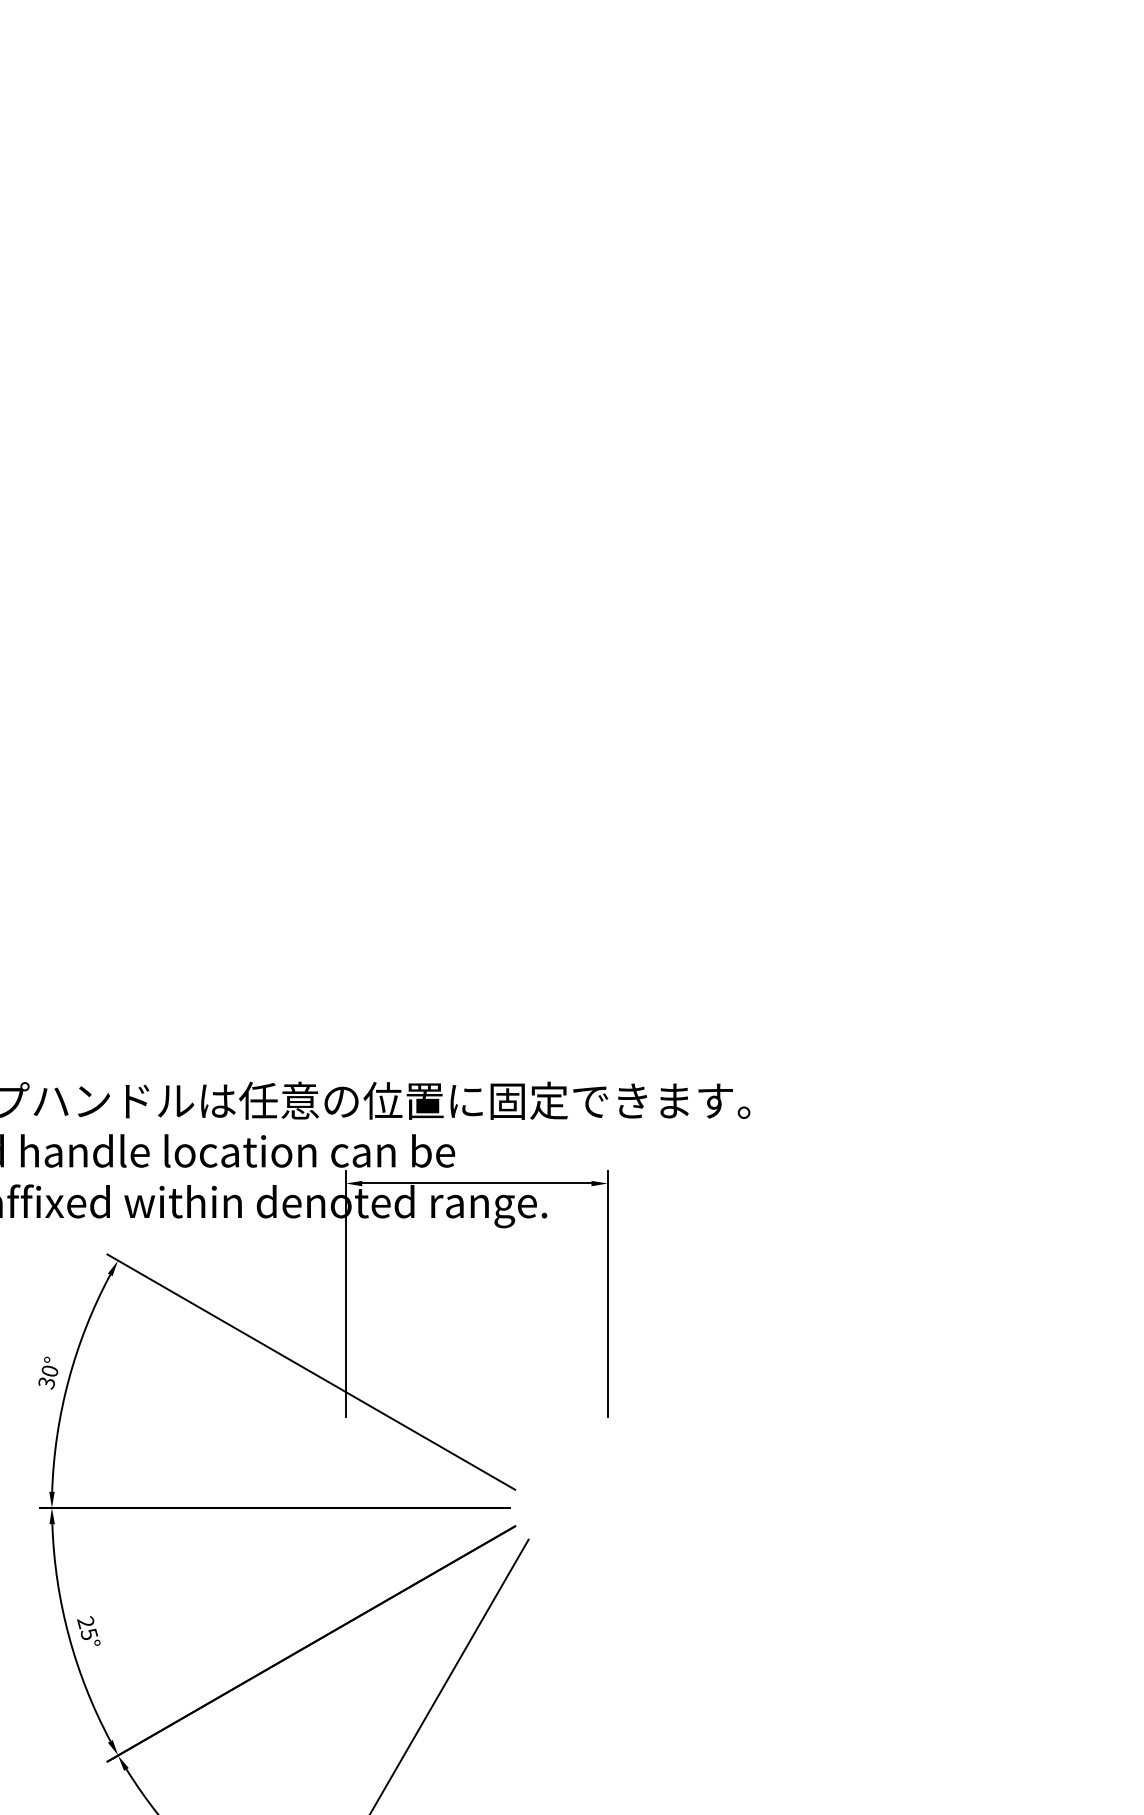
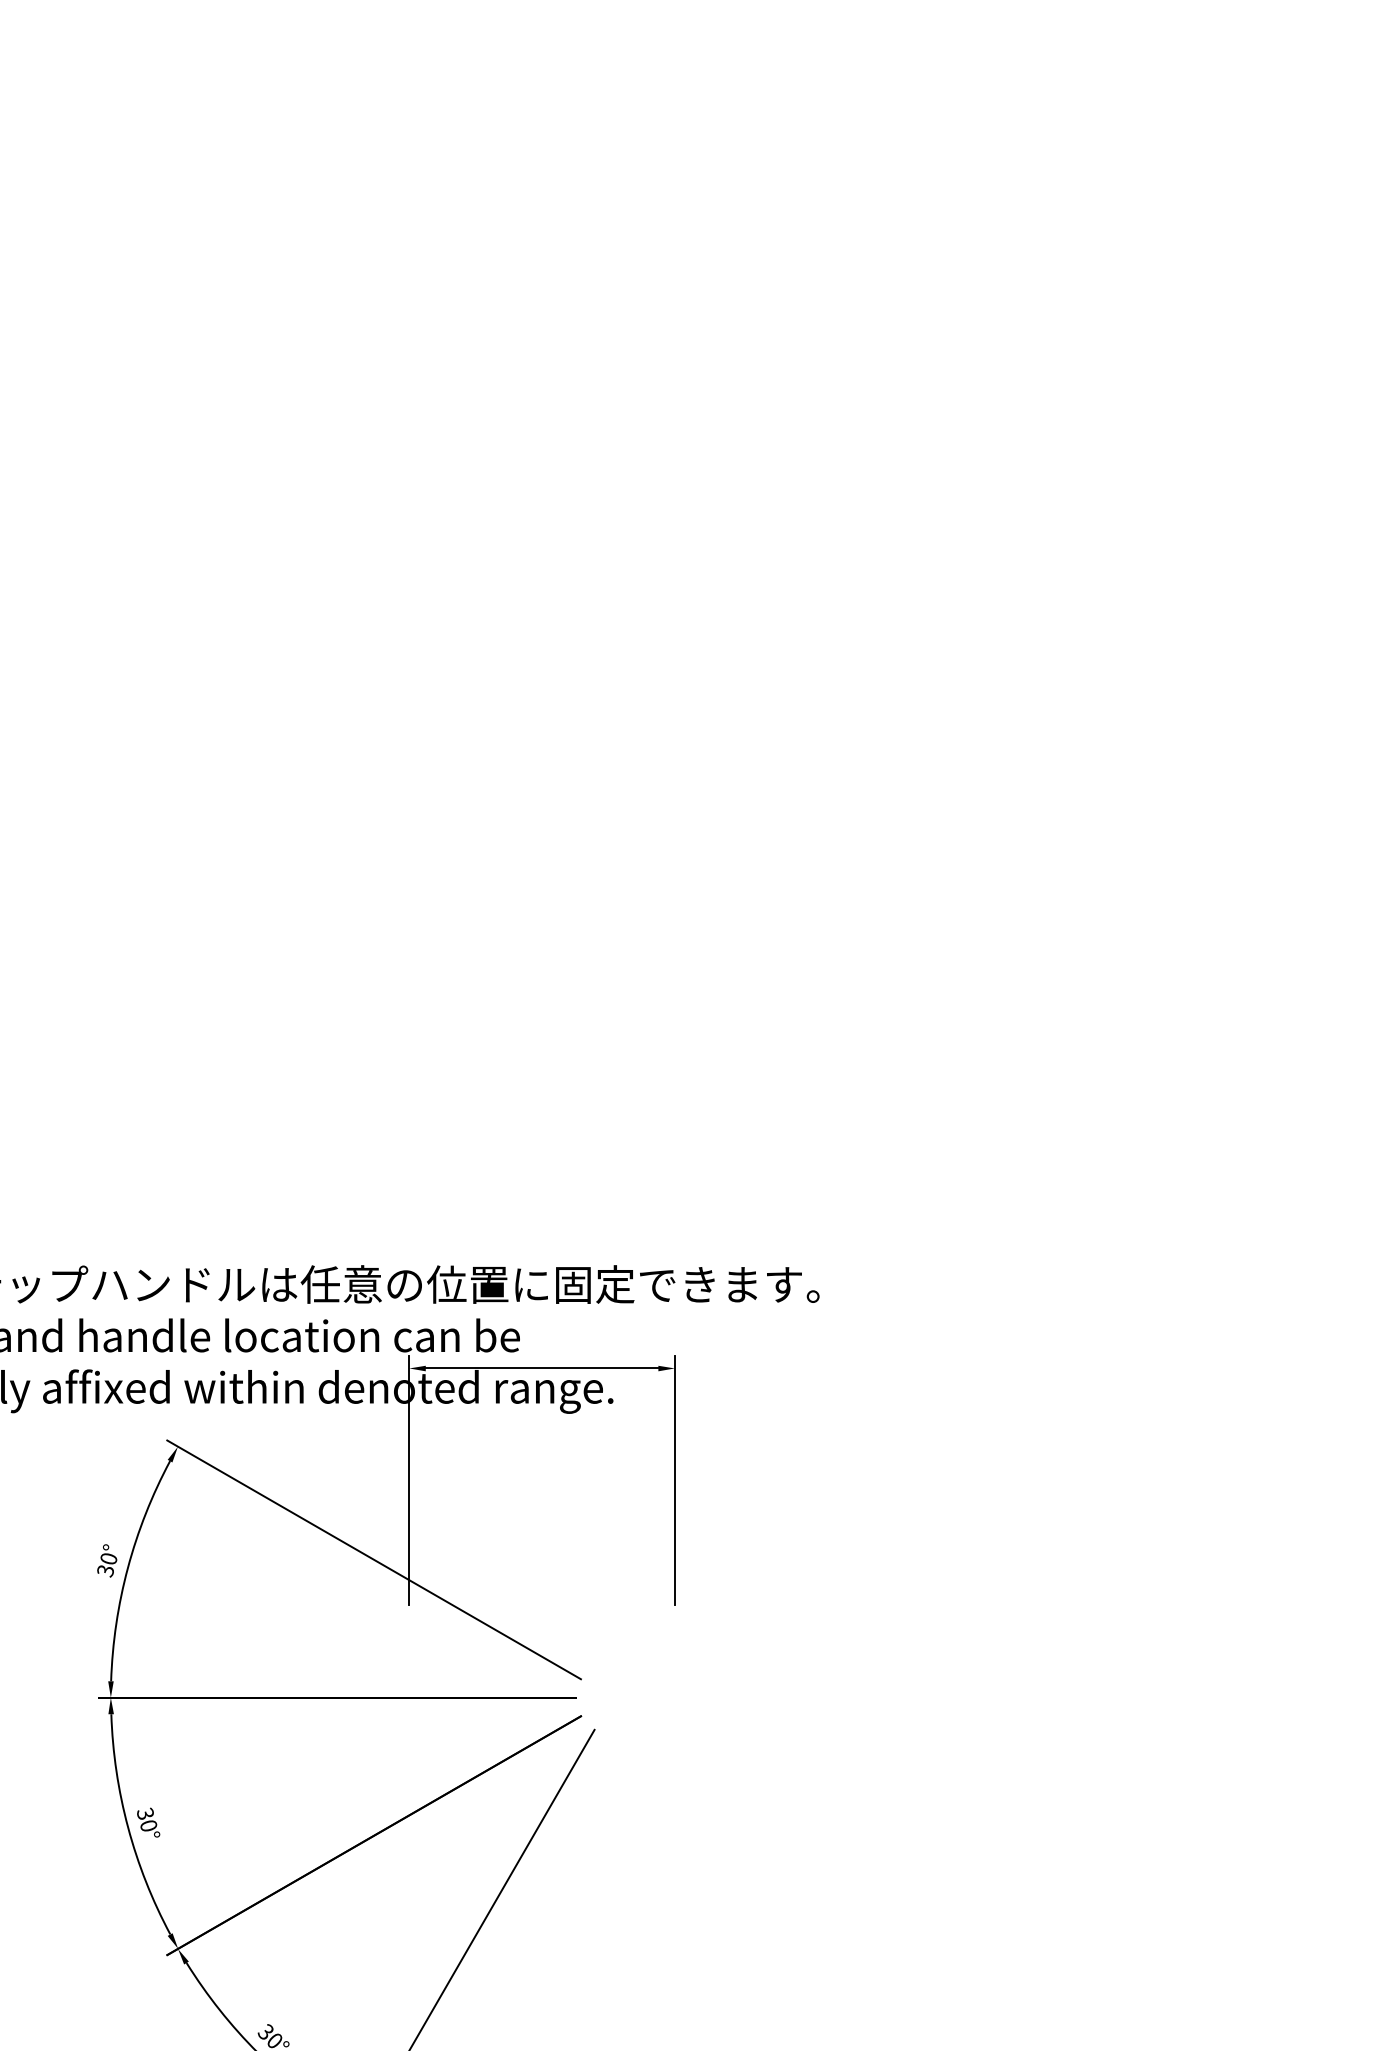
text: (87, 1628) -> (146, 1819), 25° -> 30°

